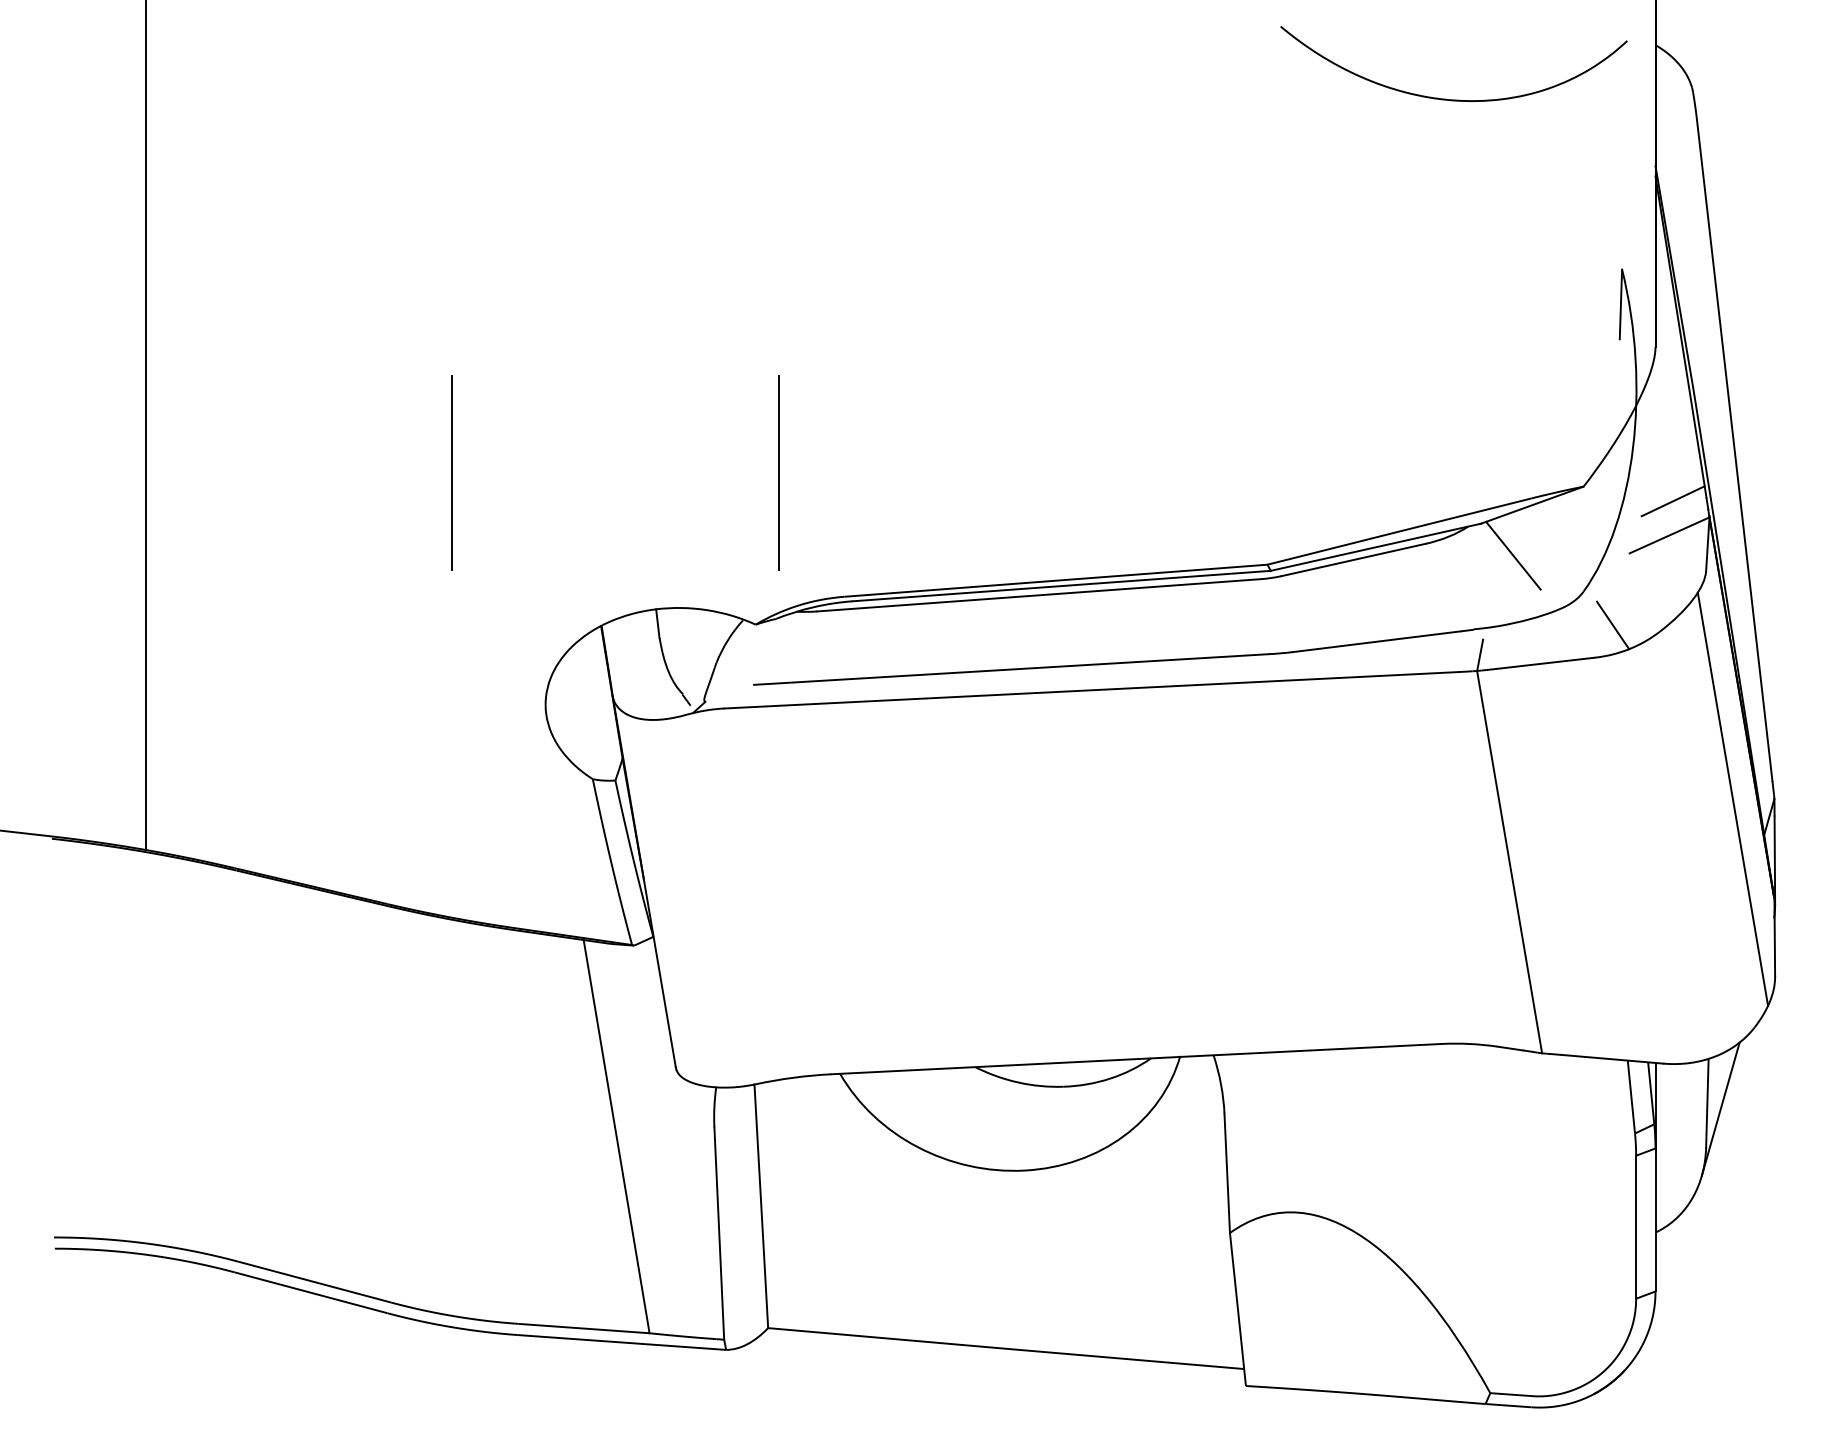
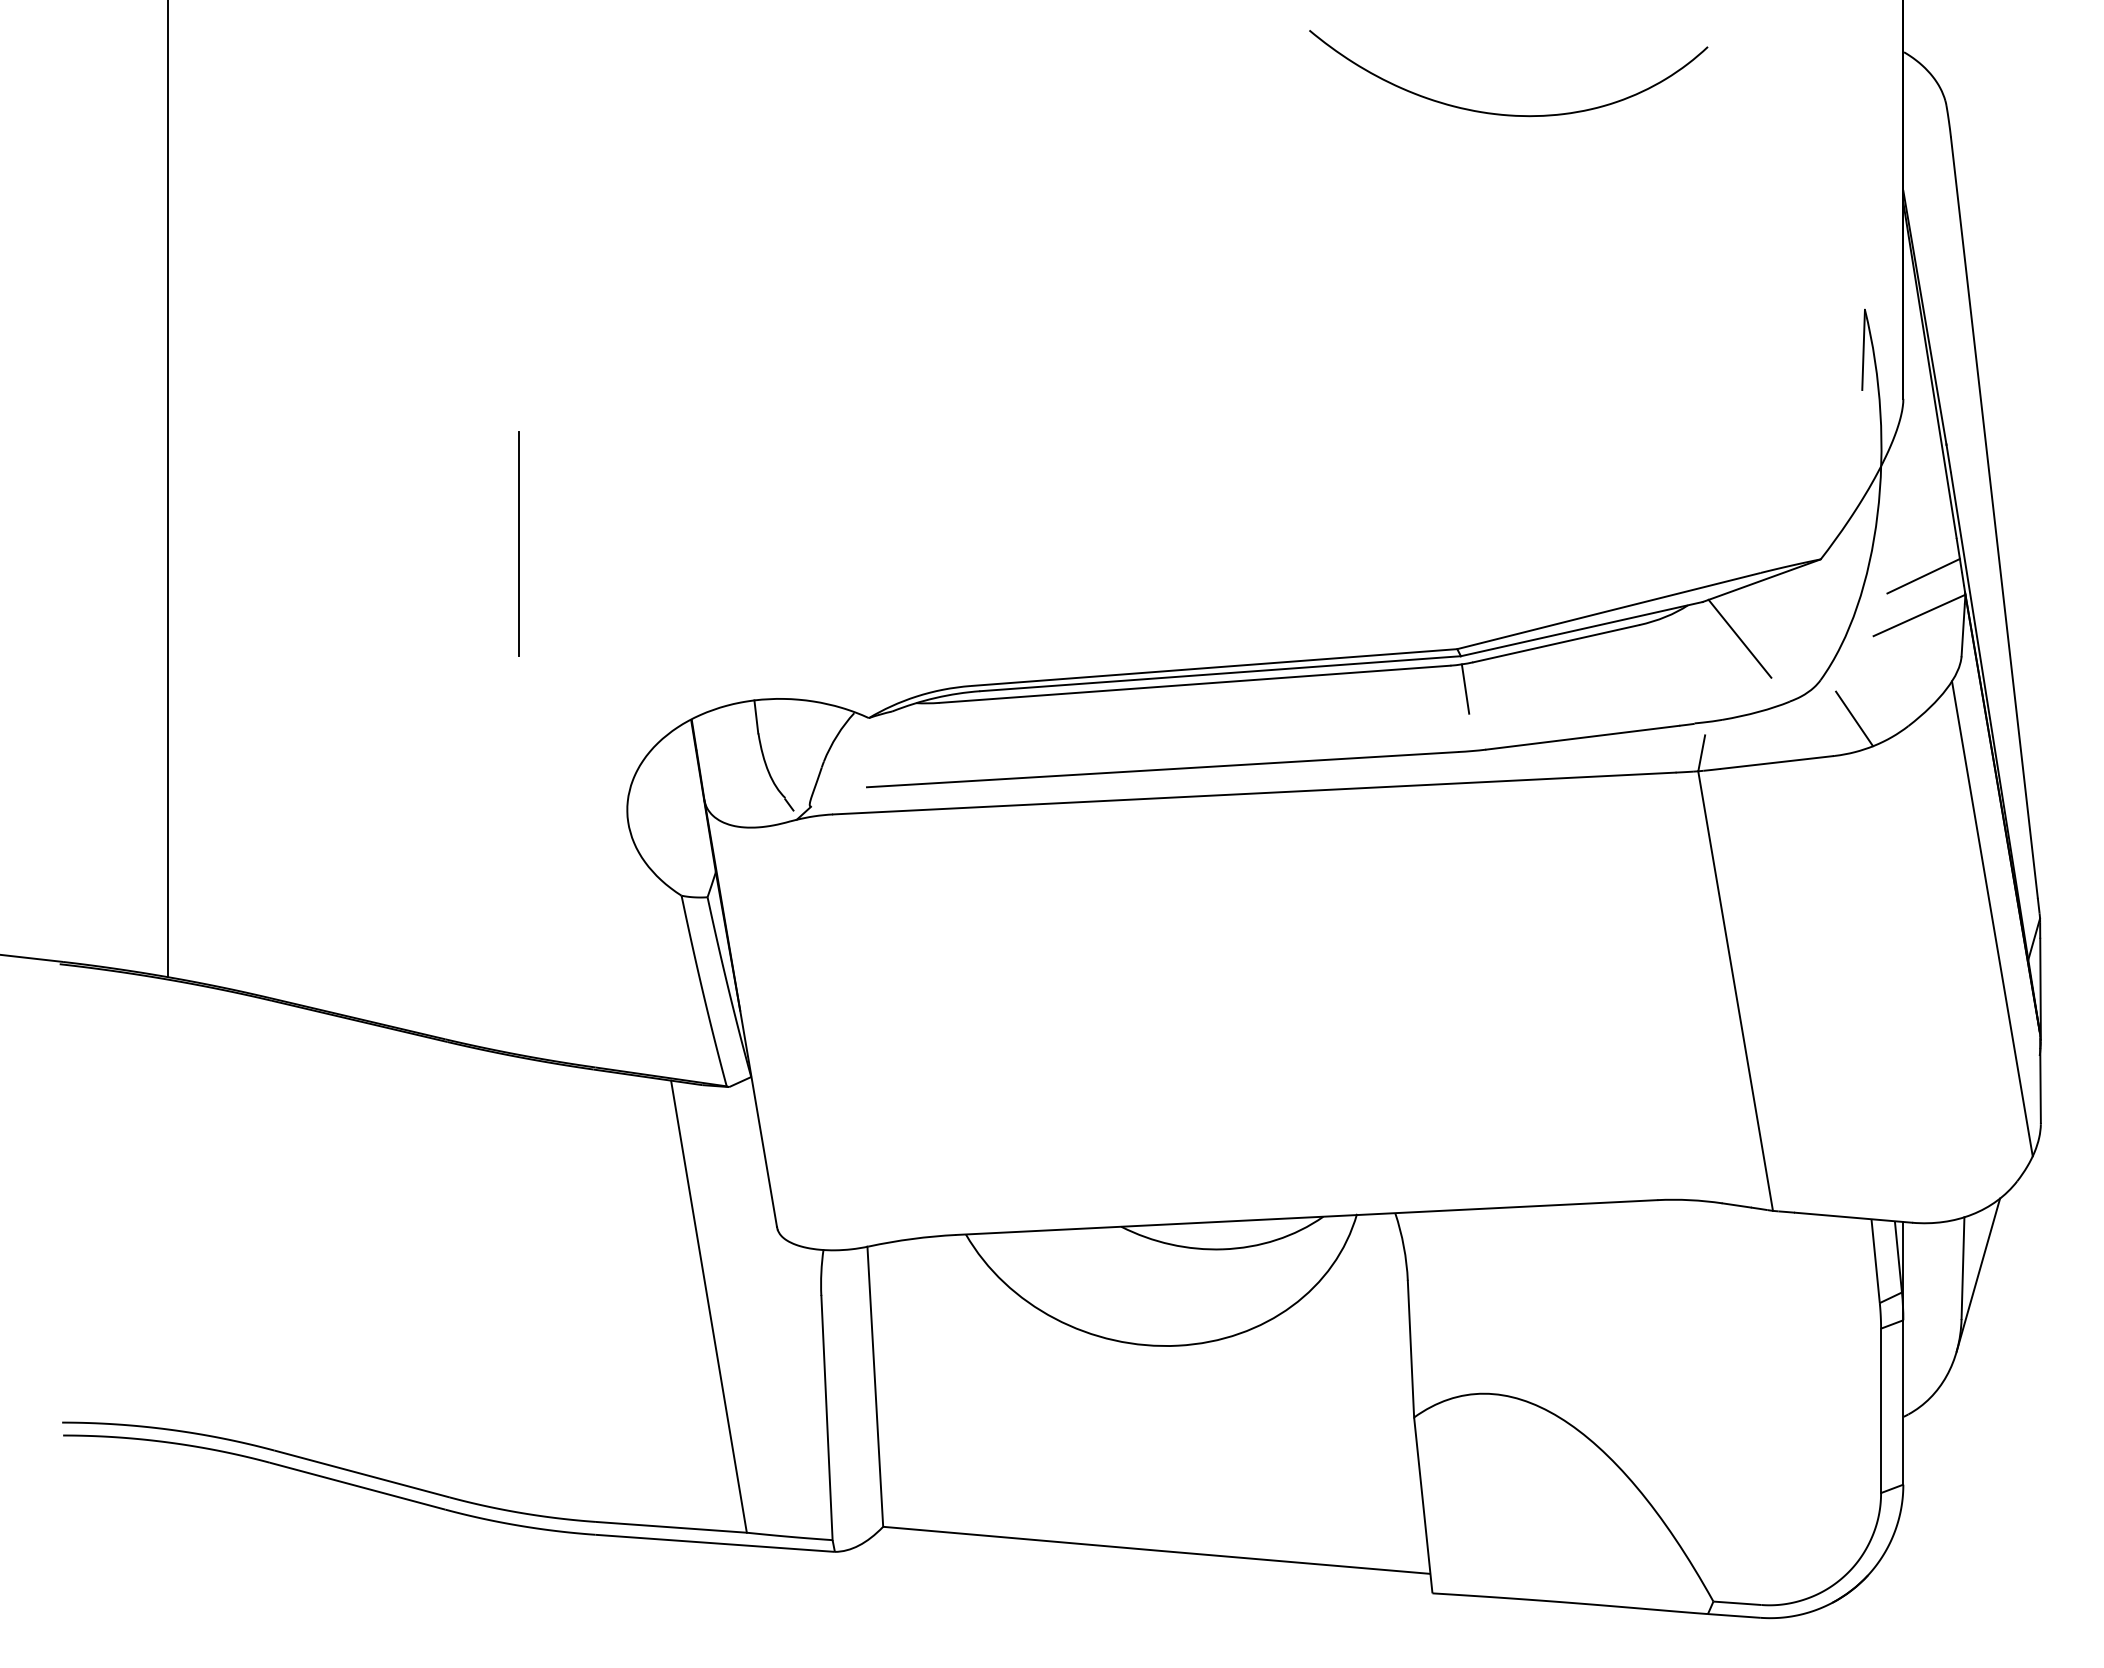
curve: (1447, 98) -> (1501, 113), moved
line: (778, 472) -> (894, 543), removed
line: (1274, 598) -> (1465, 688), added

